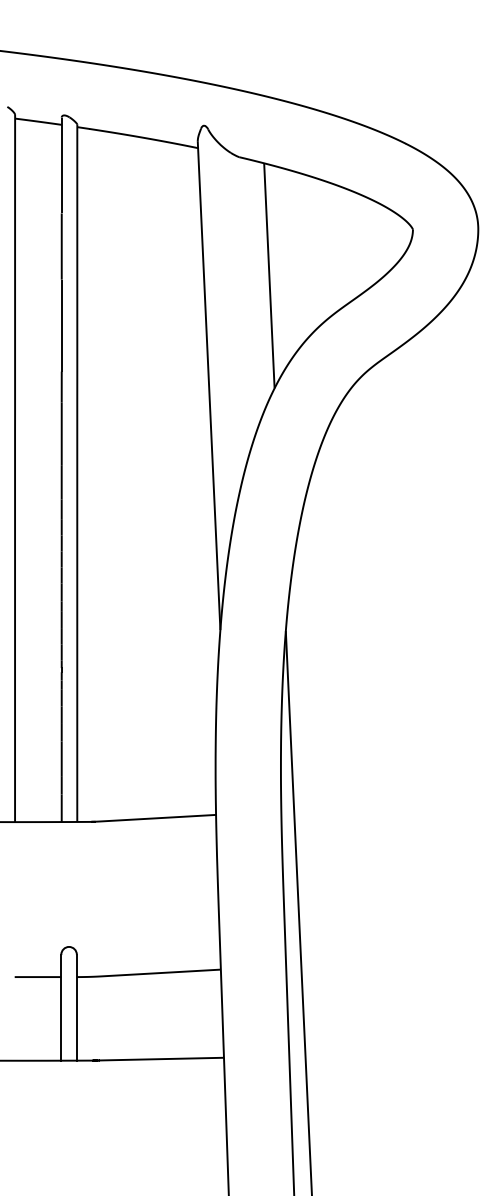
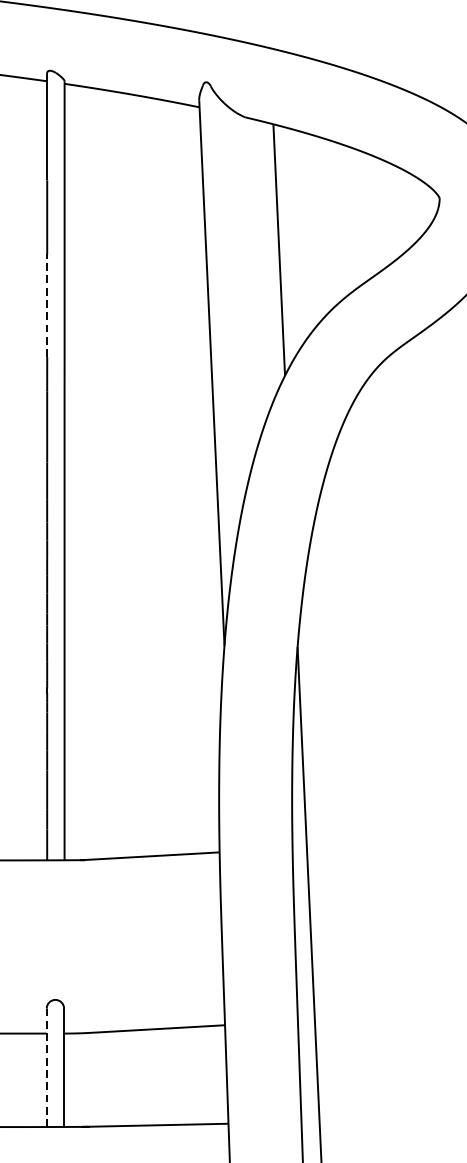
line: (61, 325) -> (46, 305), solid -> dashed
line: (61, 1008) -> (46, 1068), solid -> dashed

